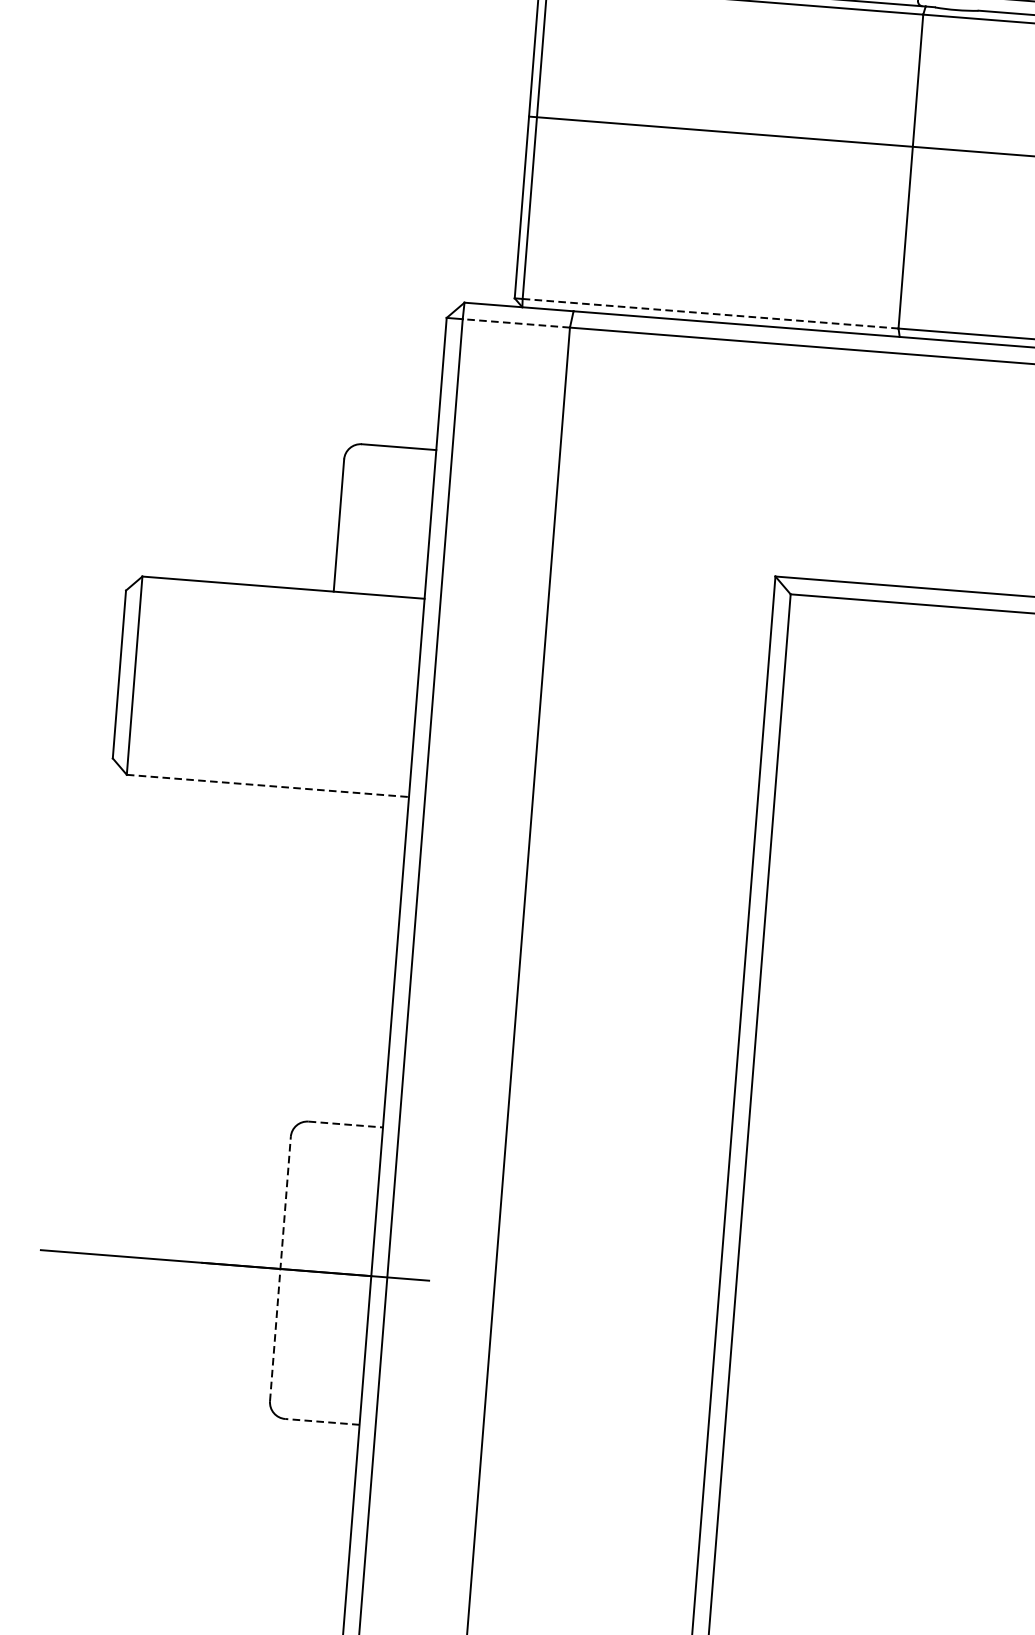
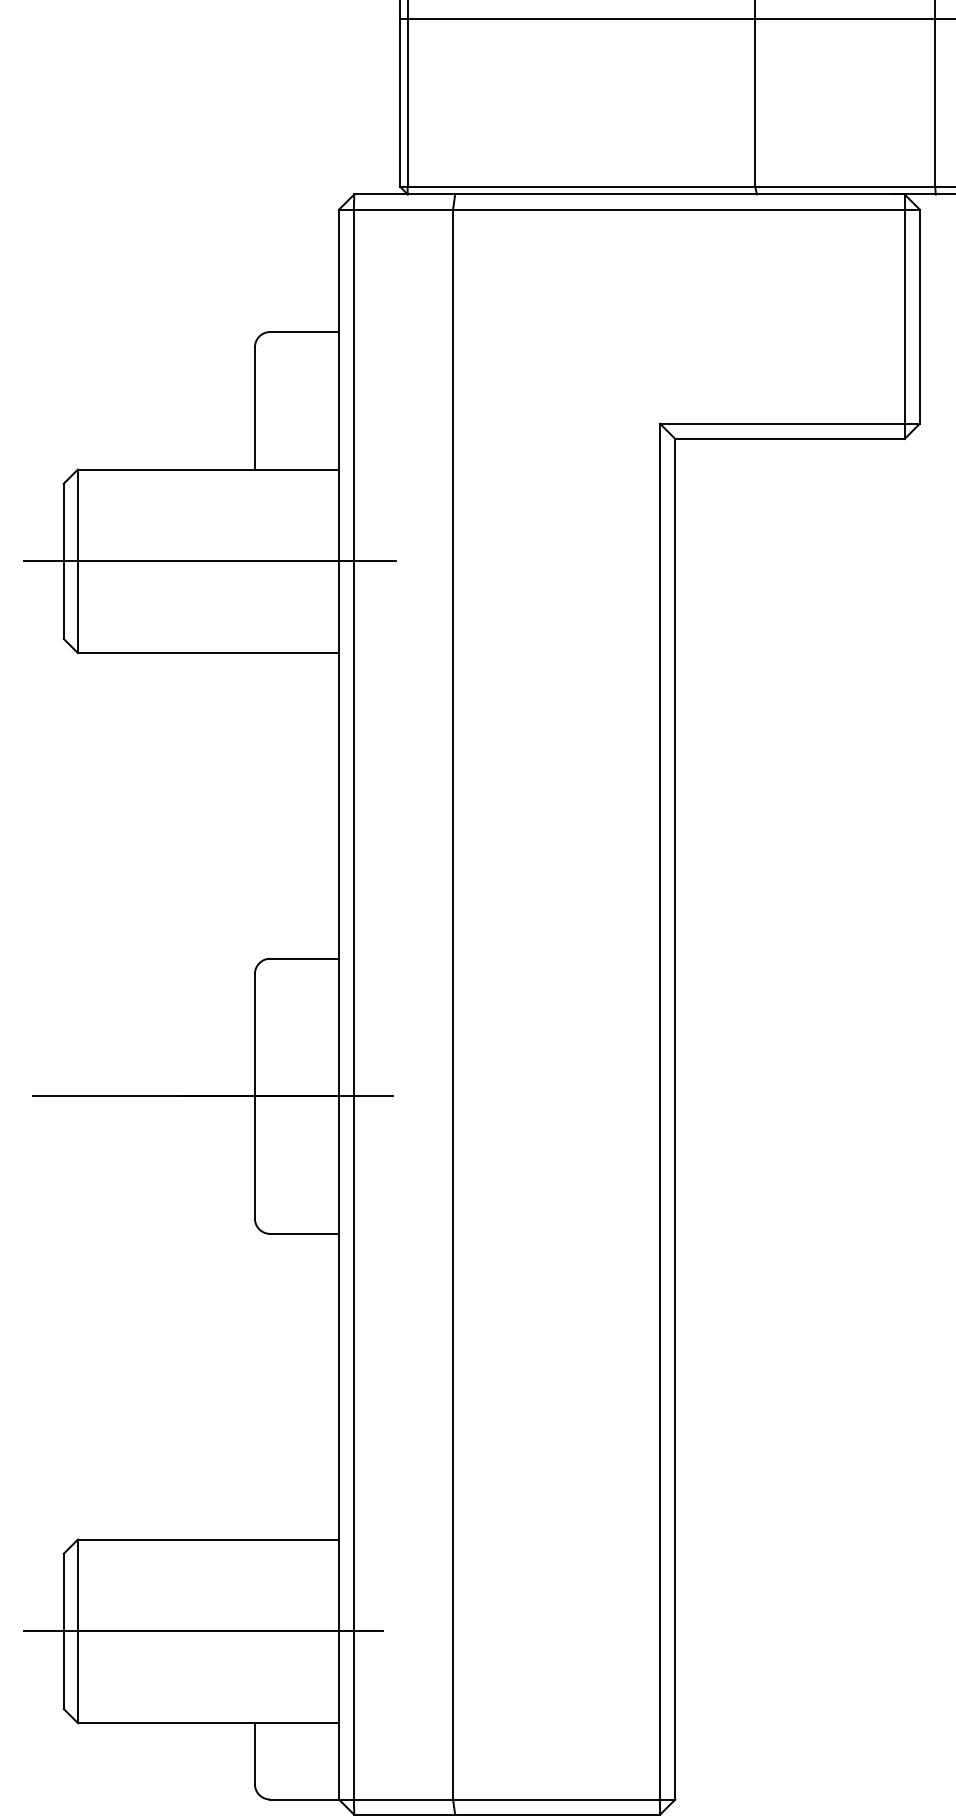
line: (710, 313) -> (581, 186), dashed -> solid
line: (516, 323) -> (403, 209), dashed -> solid
line: (277, 687) -> (210, 561), added
line: (267, 786) -> (208, 653), dashed -> solid
line: (346, 1124) -> (305, 958), dashed -> solid
line: (280, 1268) -> (254, 1095), dashed -> solid
line: (322, 1421) -> (304, 1233), dashed -> solid

